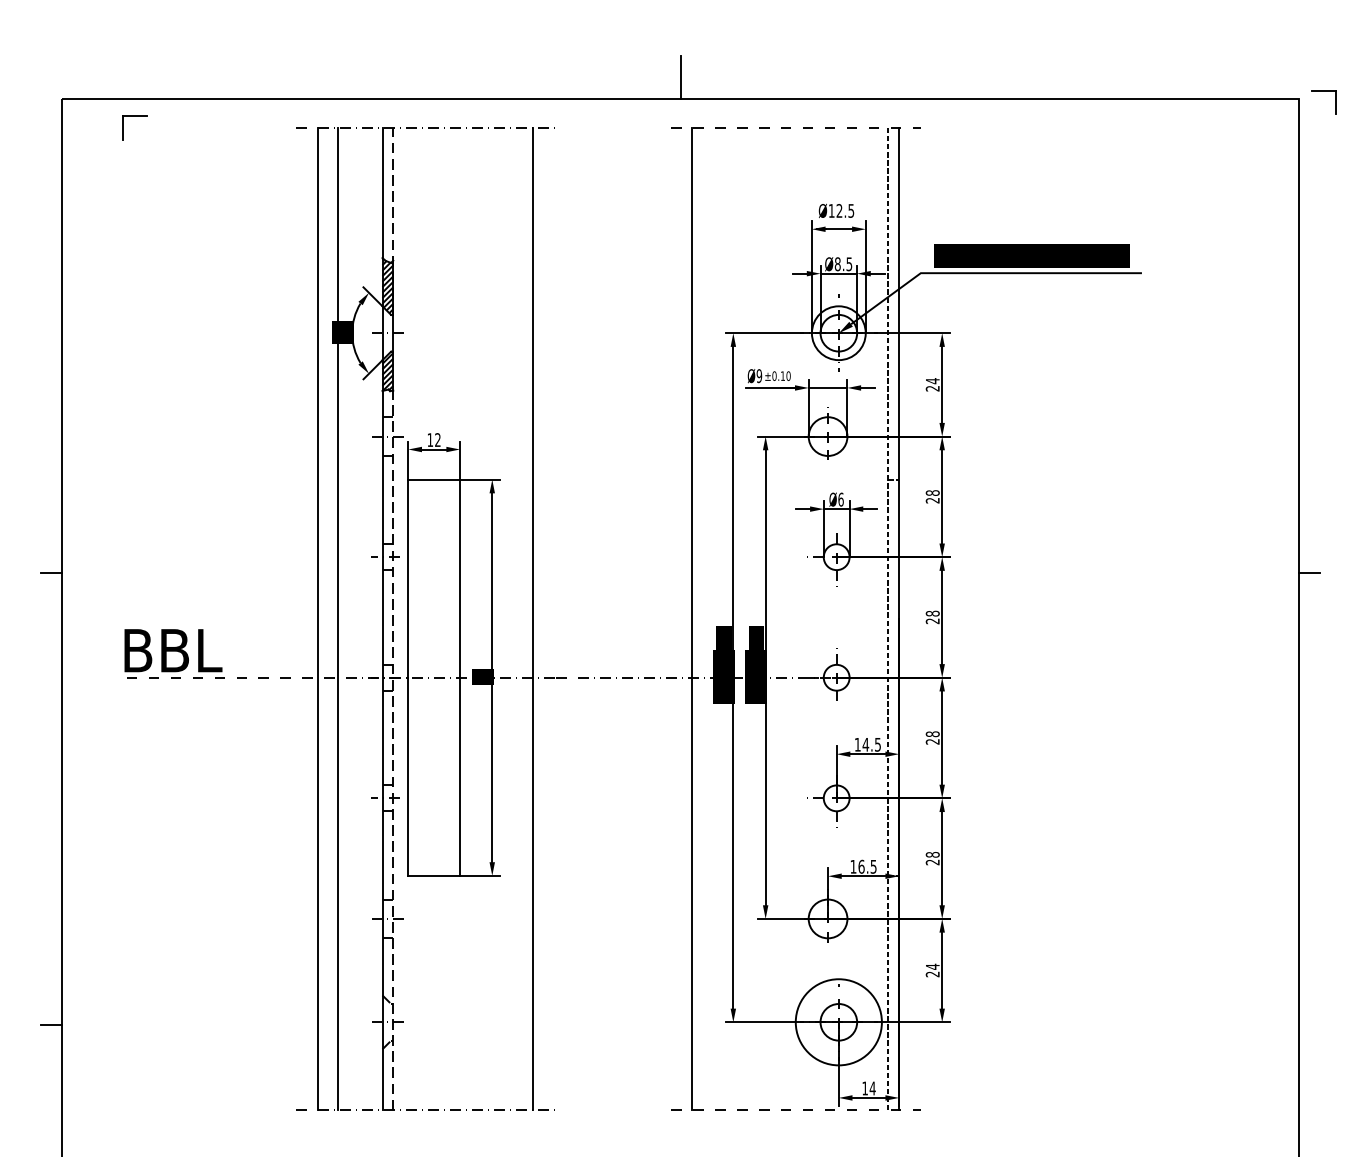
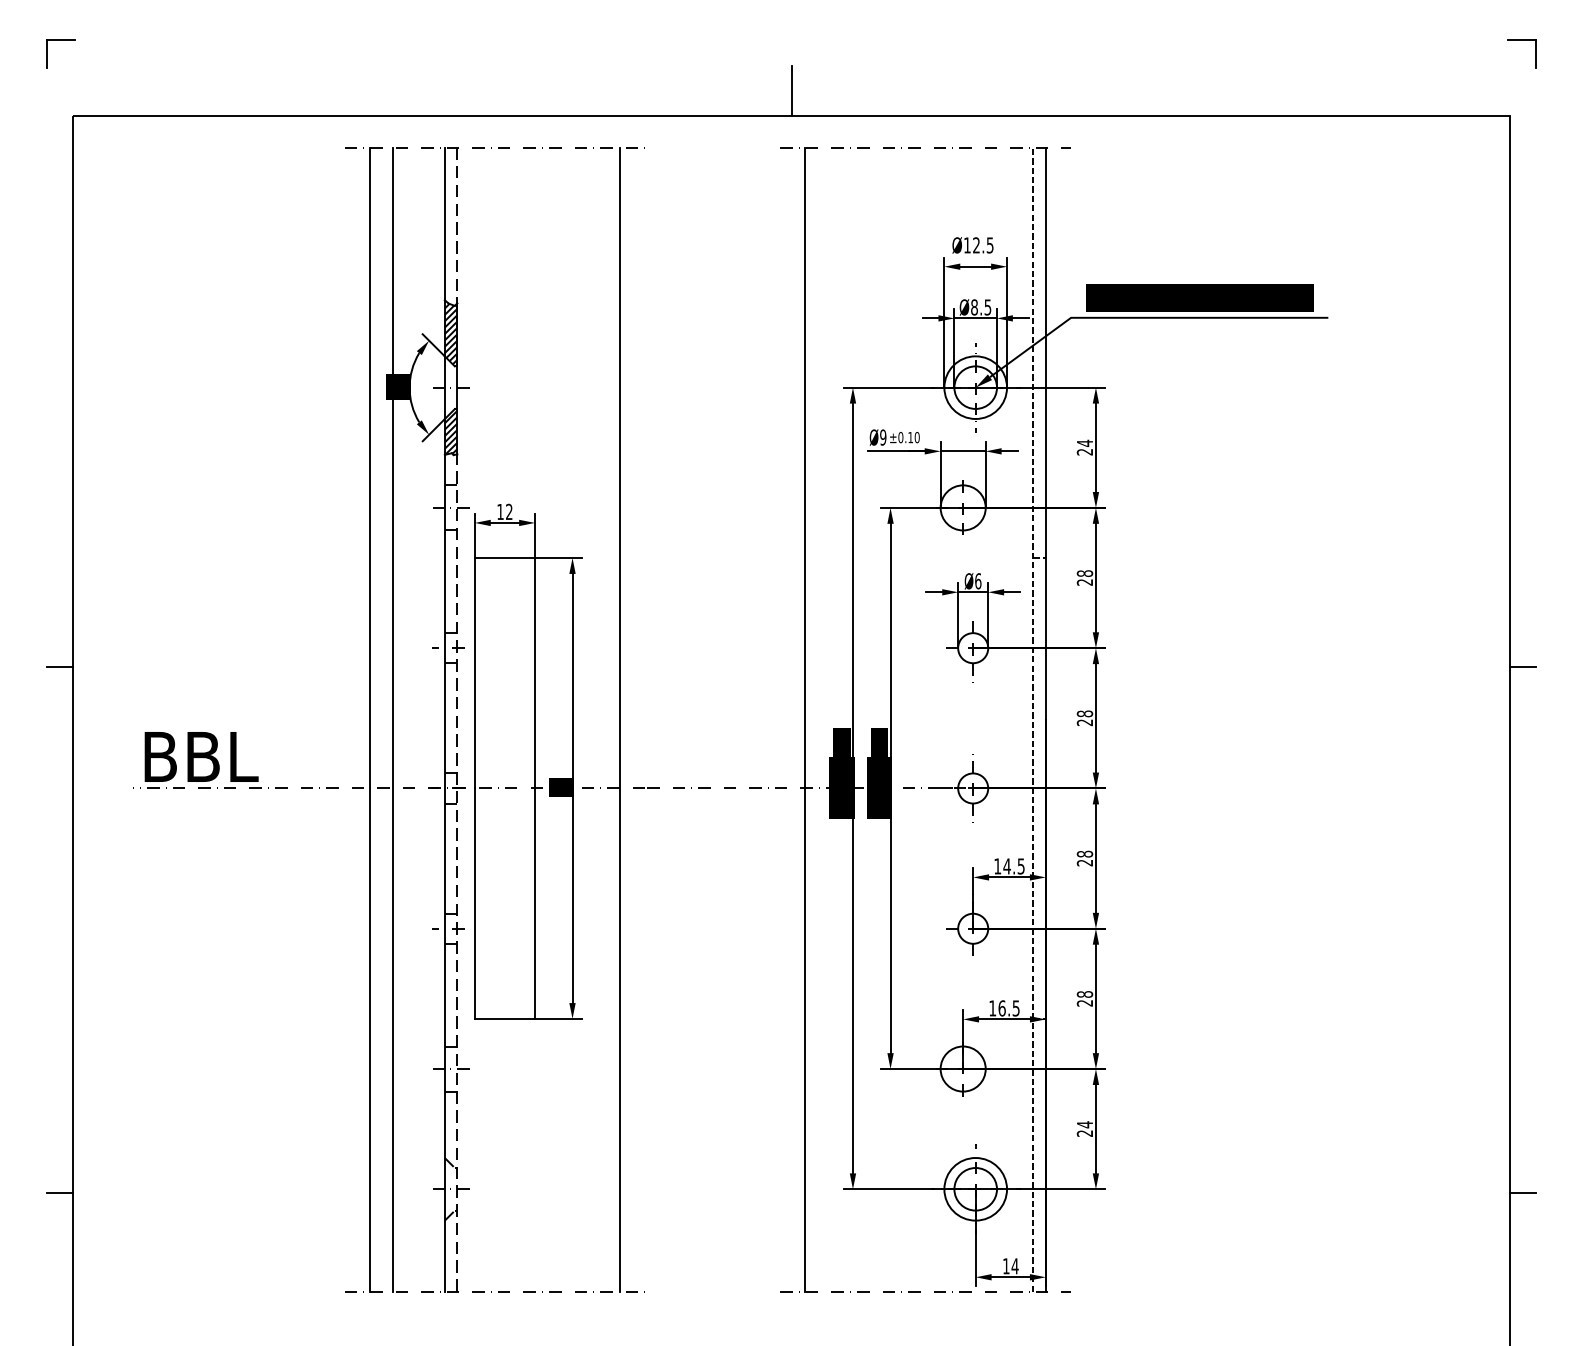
part: (1323, 90) -> (1521, 40), moved
part: (134, 116) -> (60, 40), moved
circle: (838, 1021) -> (975, 1188), size x0.62
line: (1308, 1025) -> (1522, 1192), added

